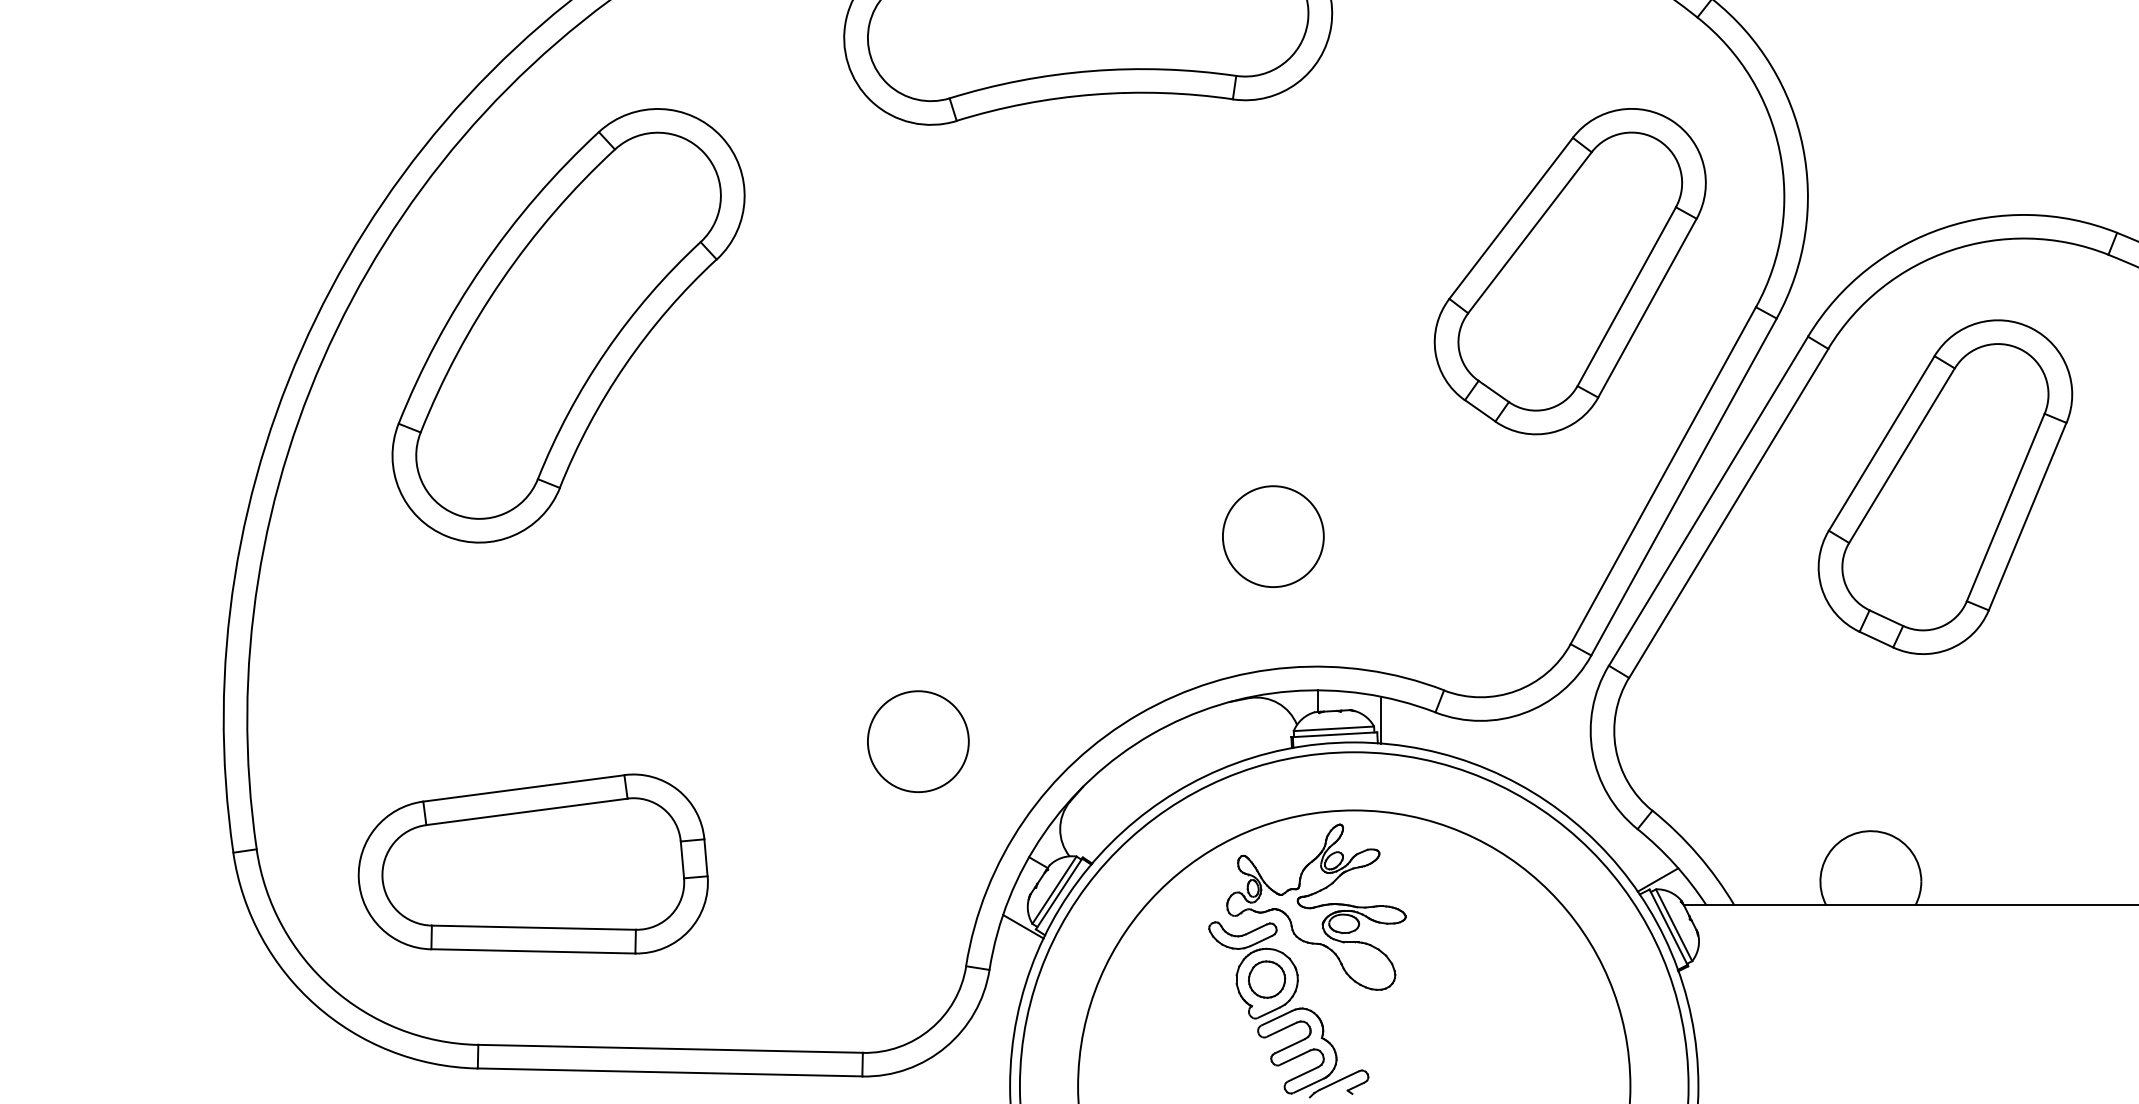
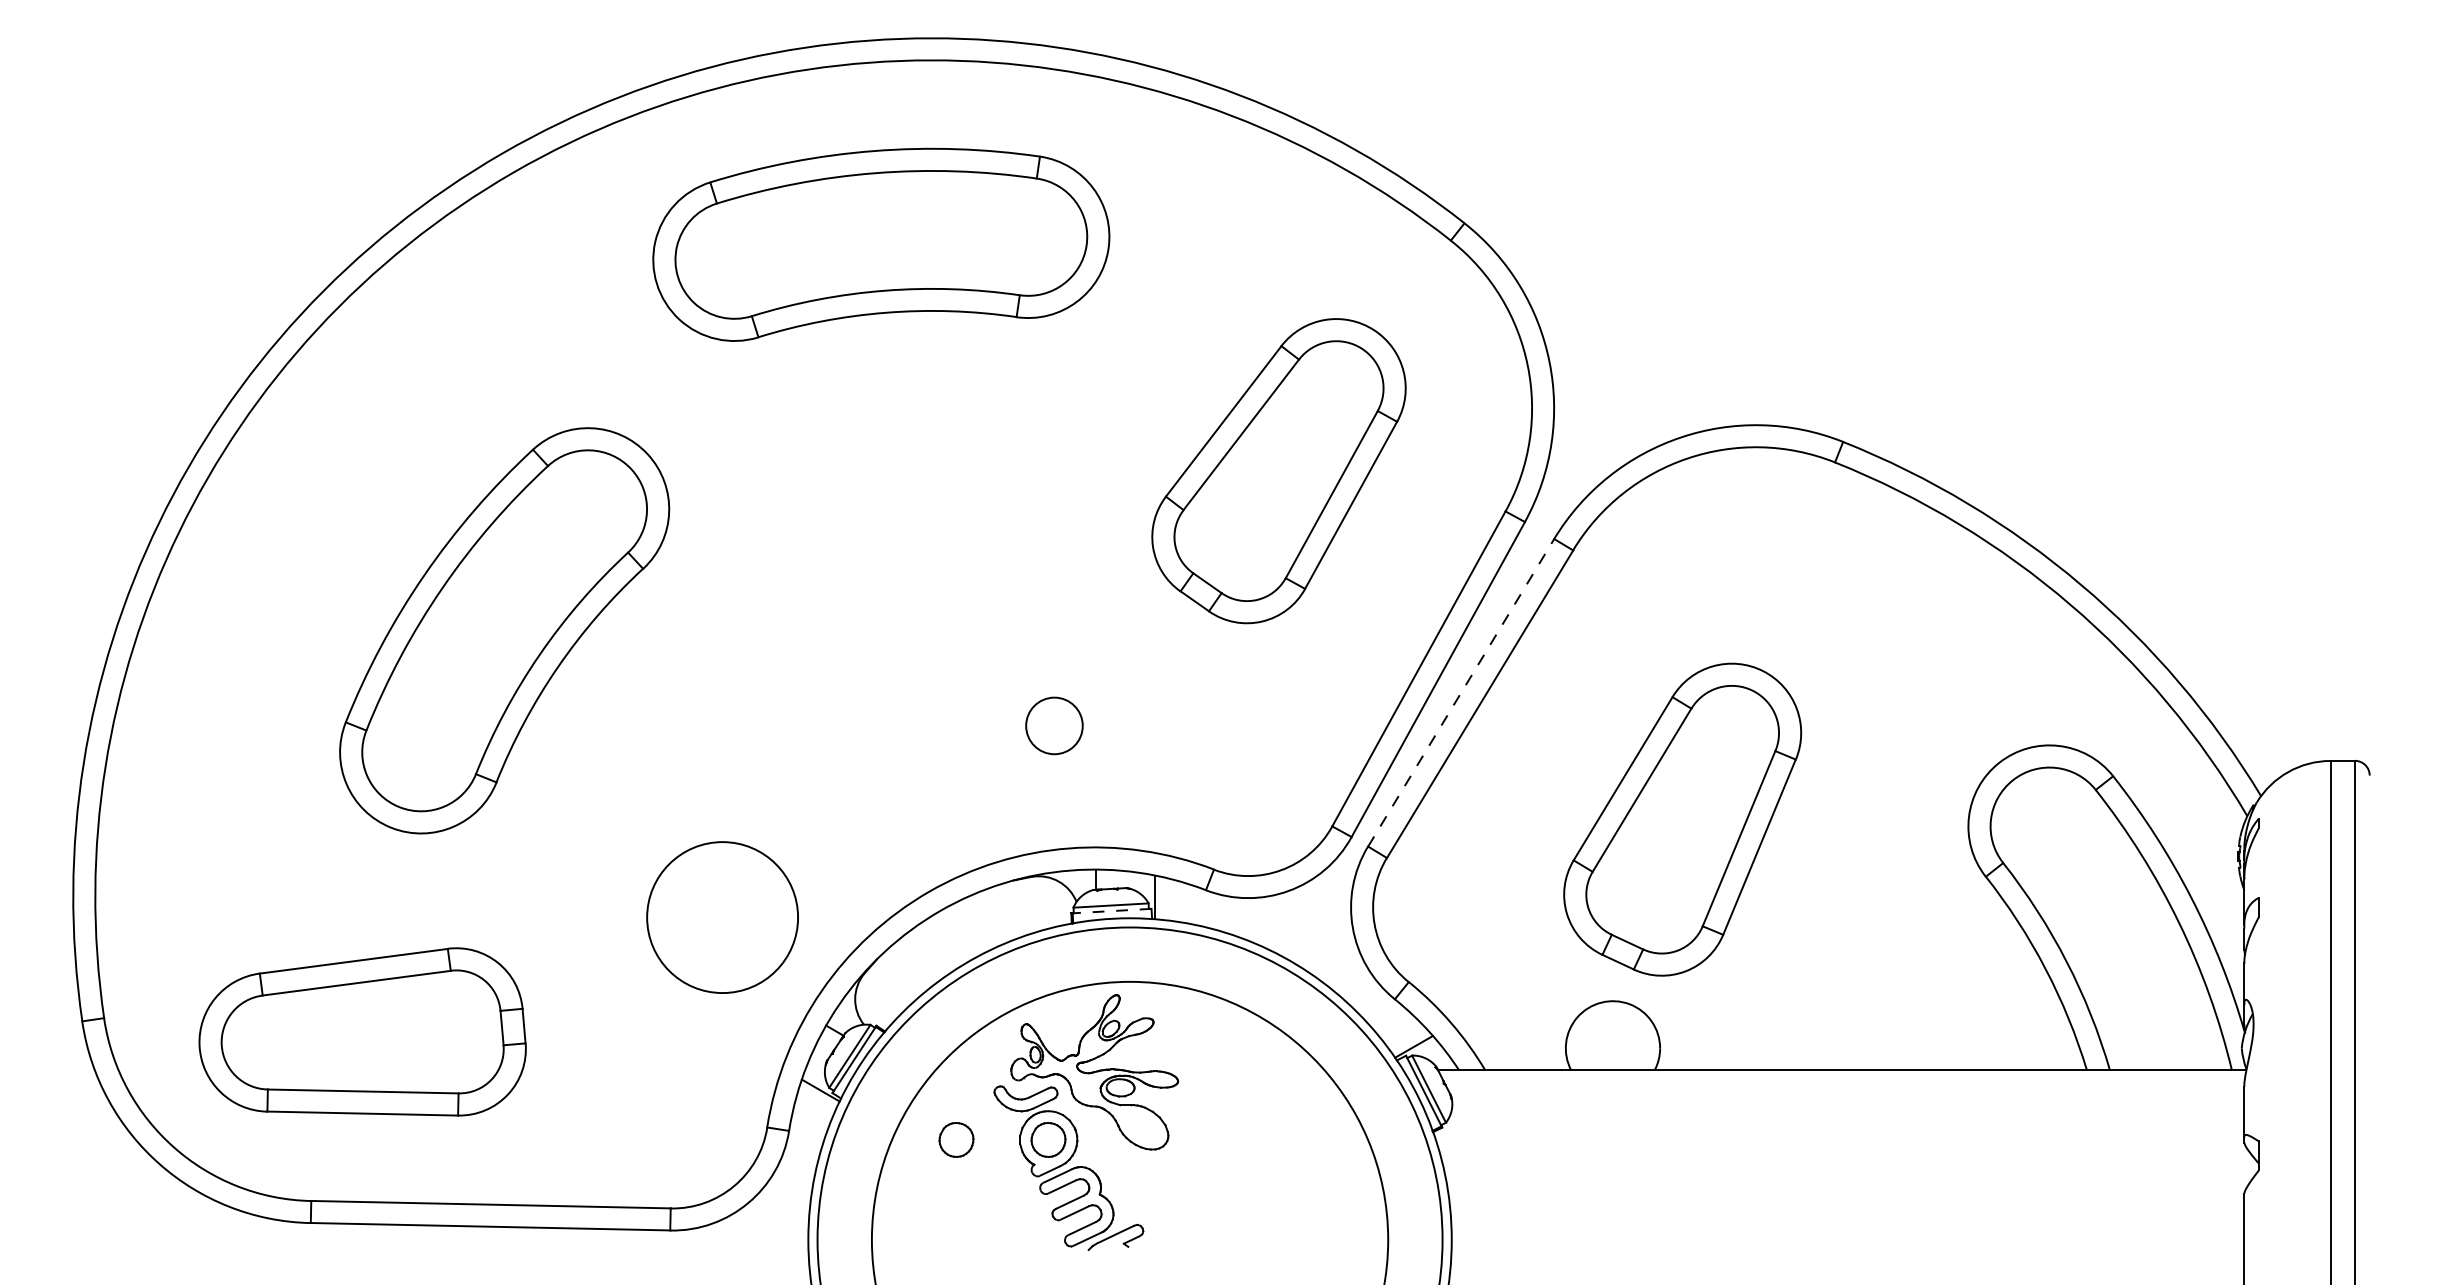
part: (1569, 271) -> (1278, 471), moved
part: (568, 325) -> (504, 630), moved
part: (1945, 486) -> (1682, 819), moved
line: (1708, 500) -> (1461, 692), solid -> dashed
circle: (1273, 536) -> (1054, 725), size x0.6
line: (1335, 735) -> (1112, 911), solid -> dashed
circle: (918, 741) -> (722, 917), size x1.6
part: (1168, 979) -> (956, 1139), added

